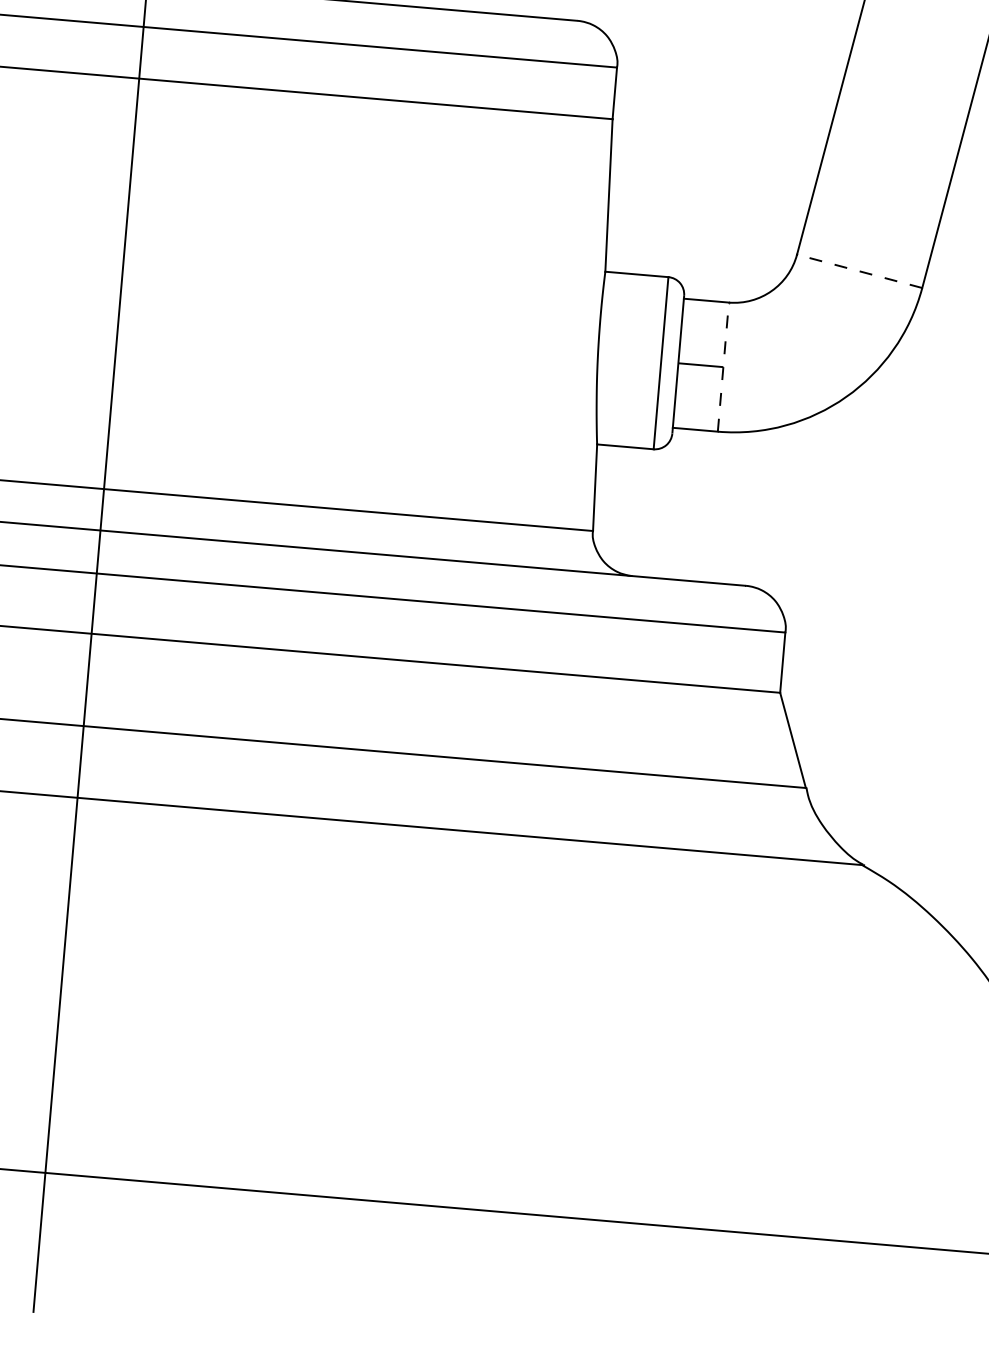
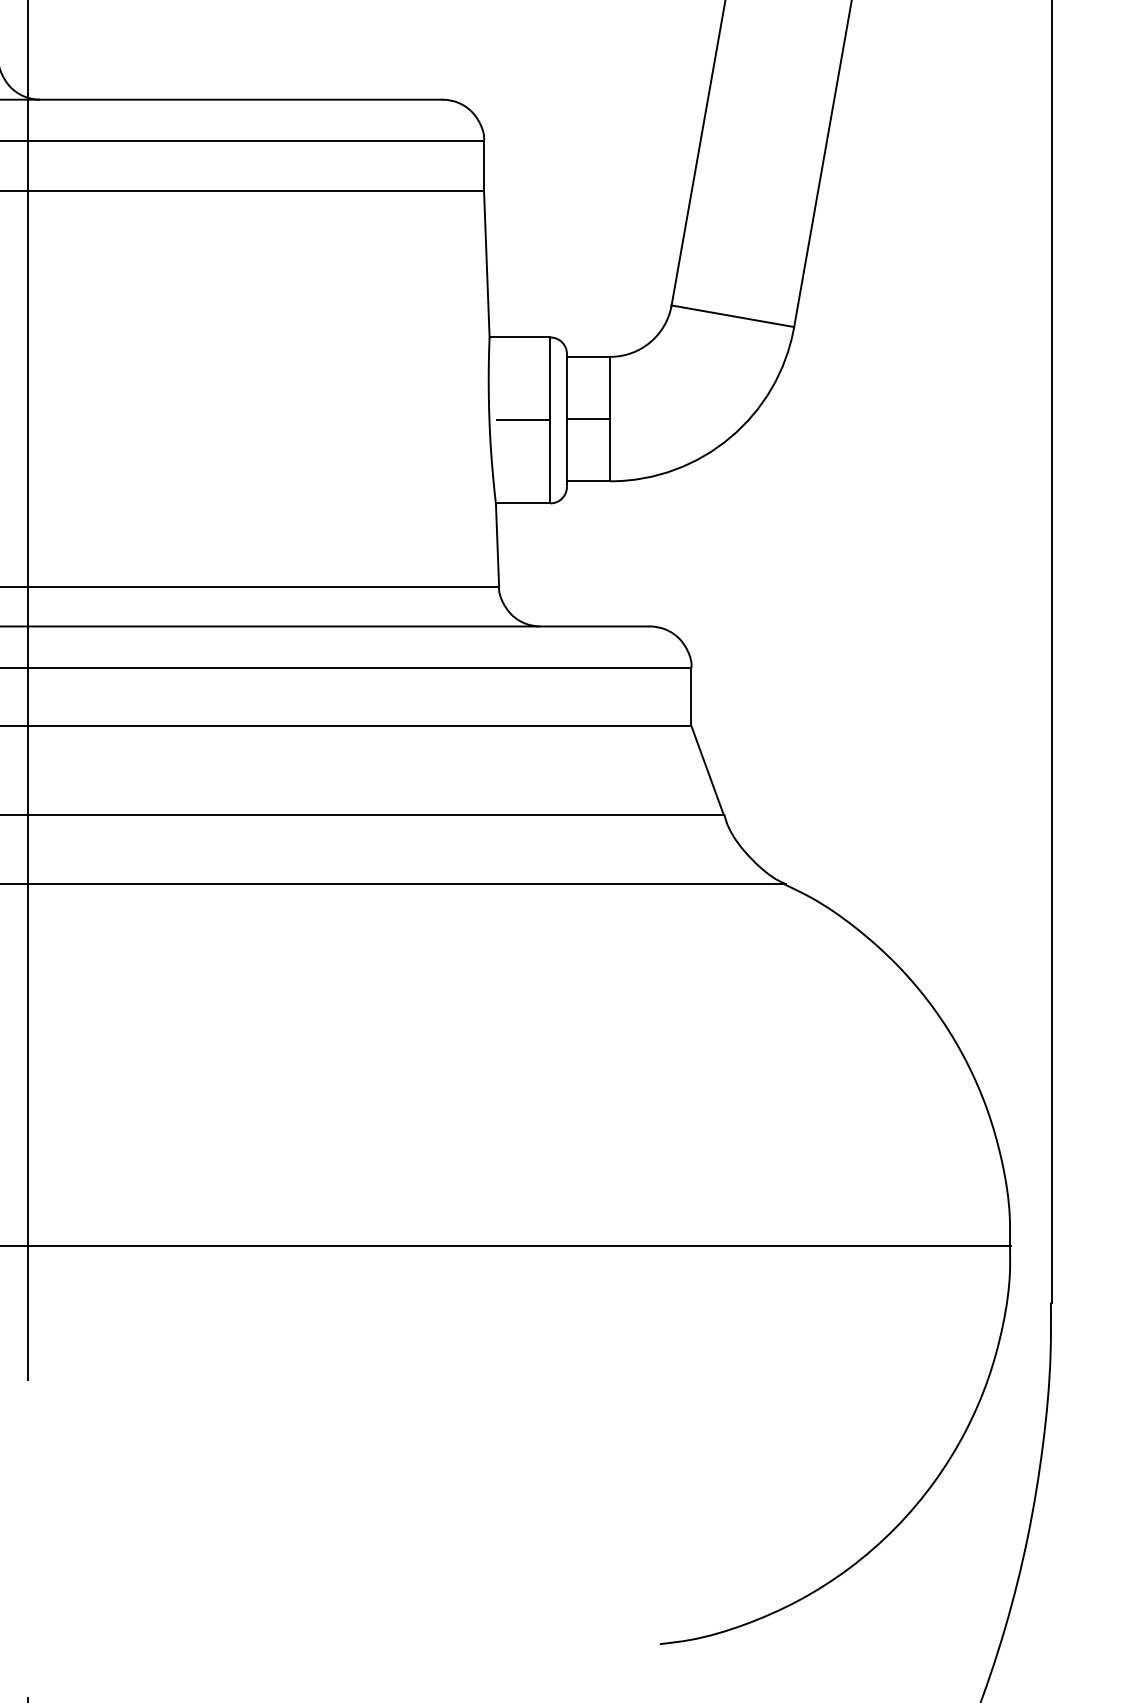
line: (859, 271) -> (732, 316), dashed -> solid
line: (632, 360) -> (522, 420), added
line: (723, 366) -> (610, 418), dashed -> solid

